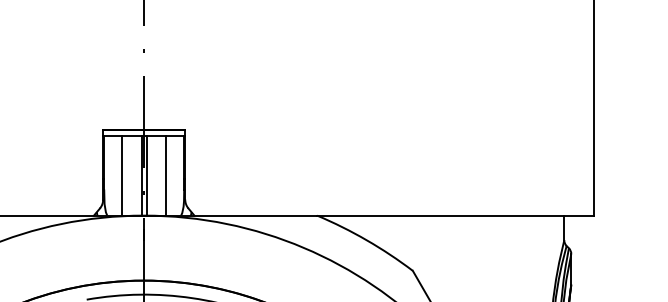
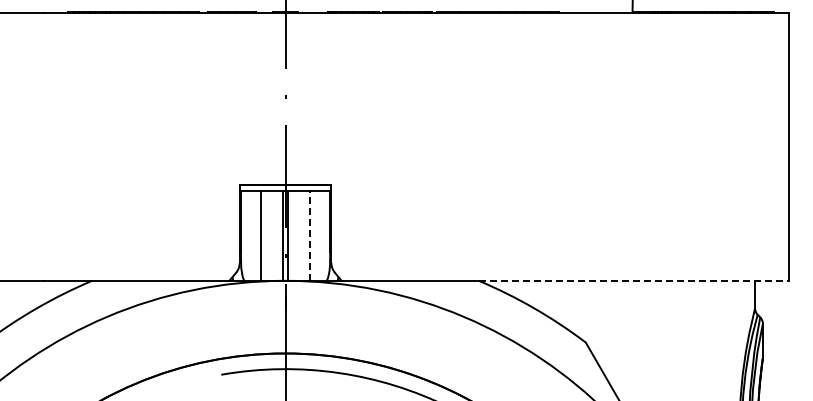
line: (165, 175) -> (309, 236), solid -> dashed
line: (455, 215) -> (633, 280), solid -> dashed

